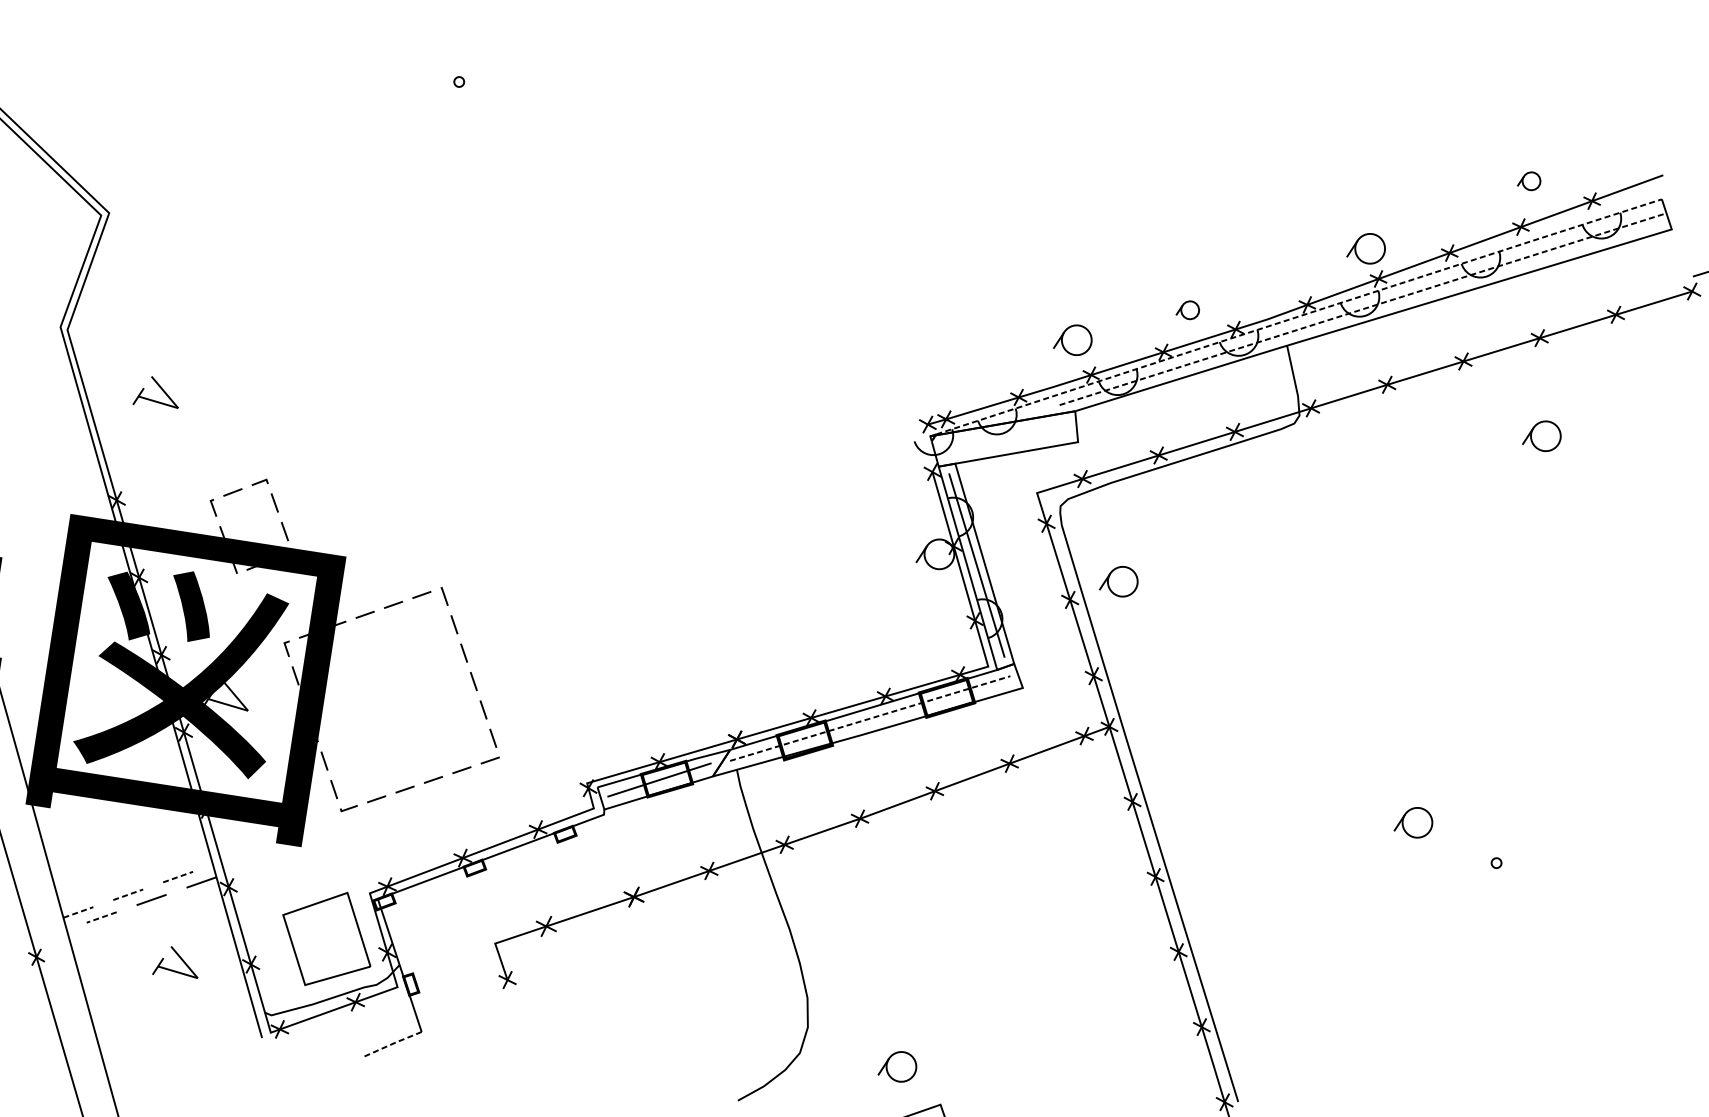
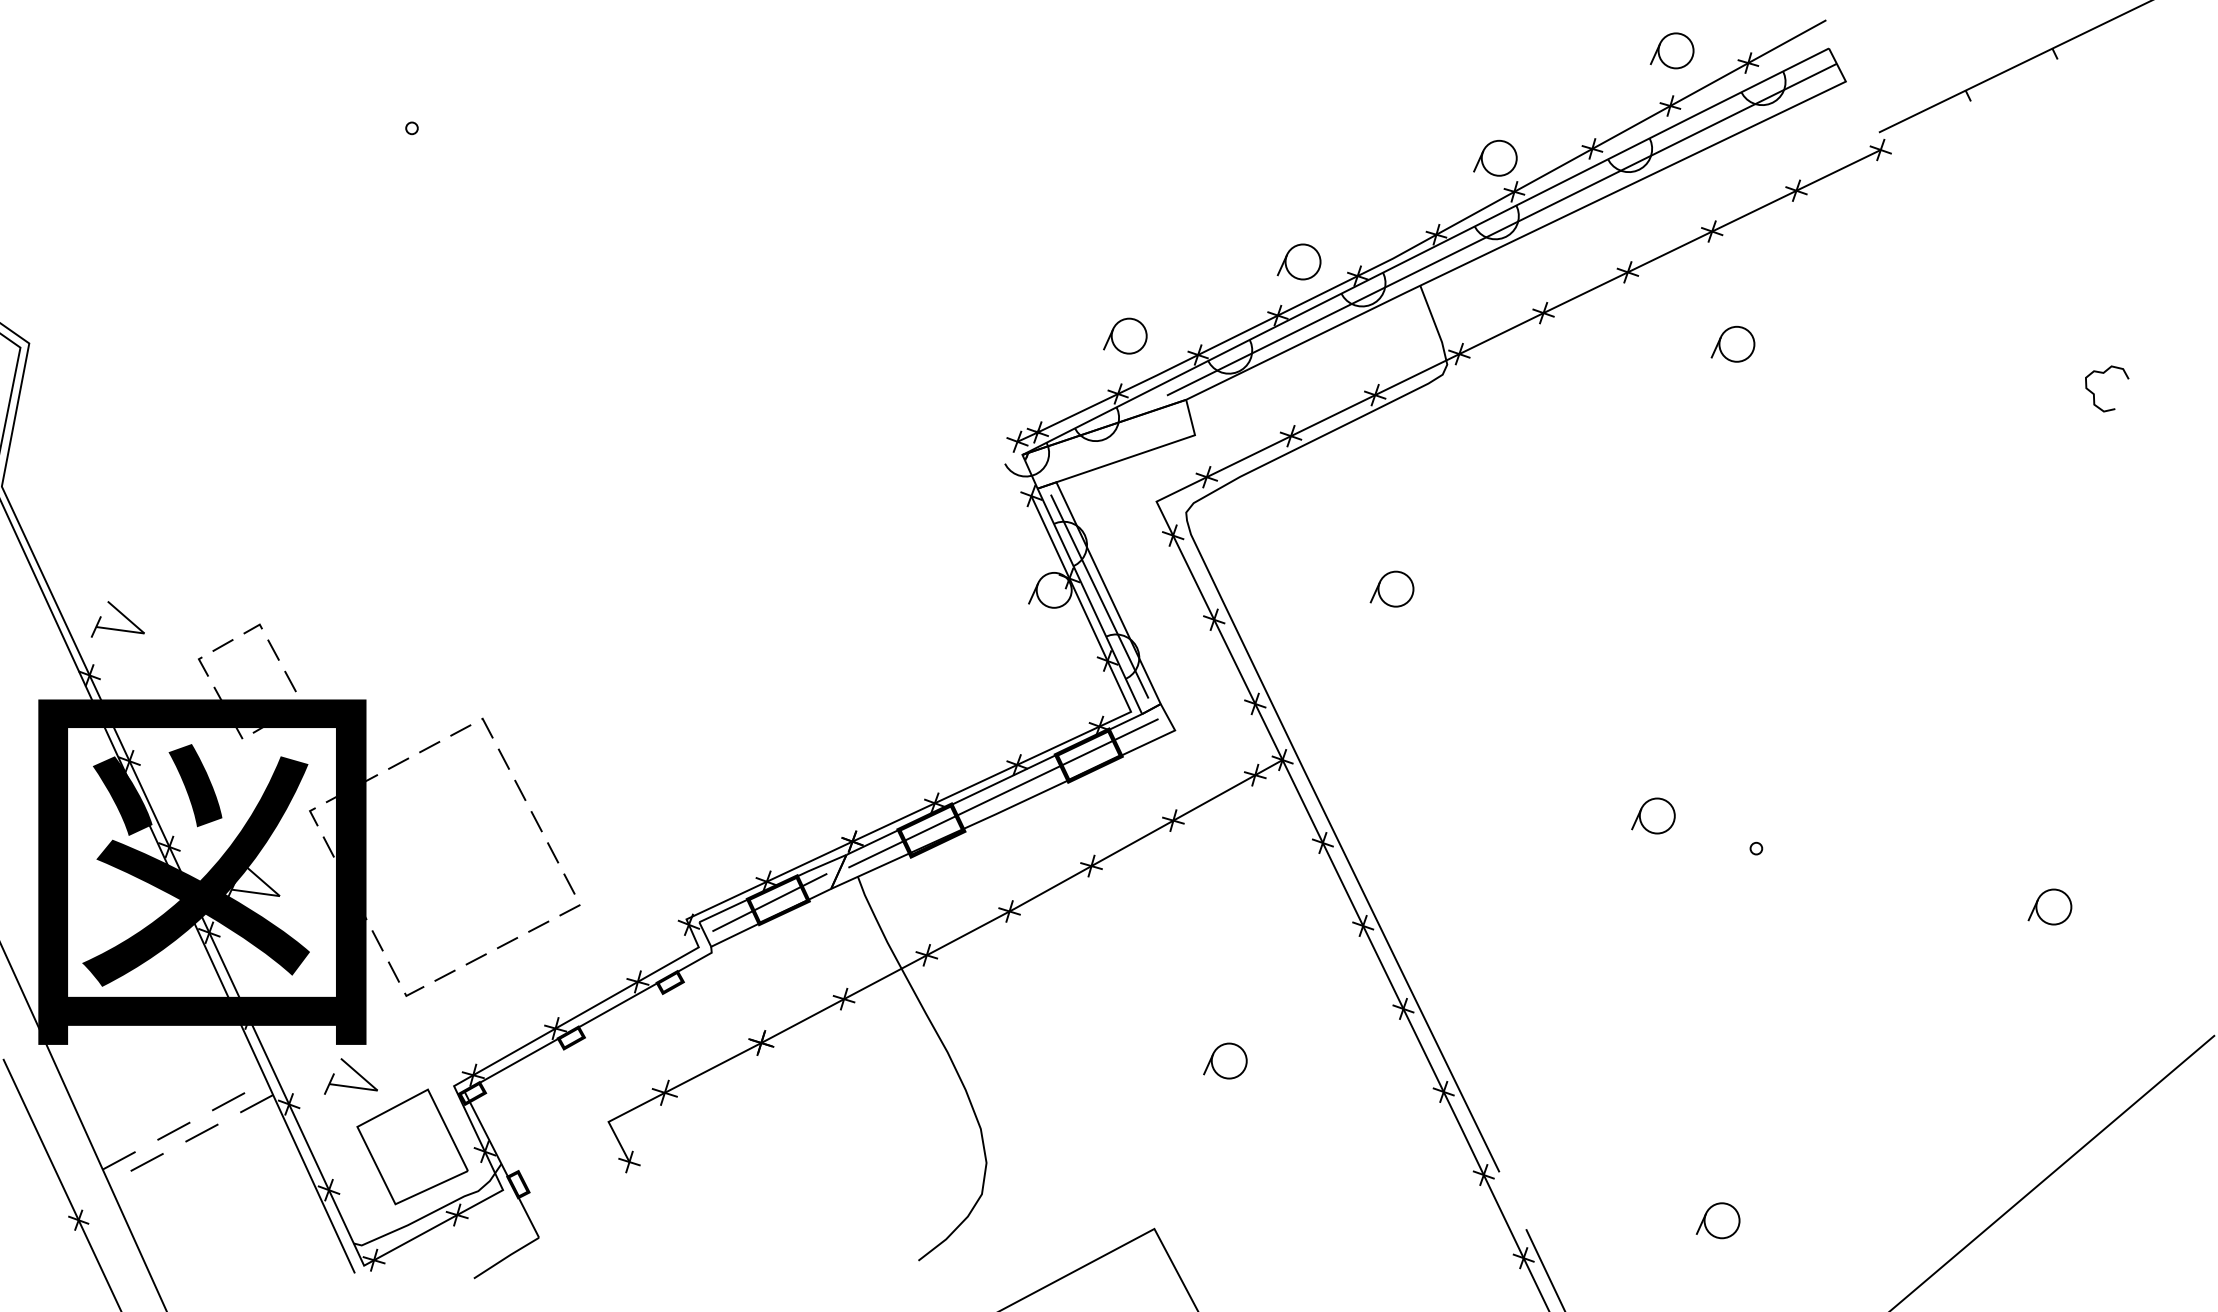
part: (1529, 180) -> (1671, 50), size x1.67
part: (1187, 309) -> (1298, 261), size x1.67
line: (1363, 309) -> (1502, 229), dashed -> solid
line: (1299, 316) -> (1429, 249), dashed -> solid
part: (1073, 339) -> (1125, 335), moved
part: (161, 389) -> (121, 614), moved
part: (1119, 580) -> (1391, 588), moved
line: (870, 718) -> (1003, 793), dashed -> solid
line: (178, 876) -> (228, 1101), dashed -> solid
line: (127, 894) -> (173, 1131), dashed -> solid
line: (78, 912) -> (119, 1160), dashed -> solid
line: (101, 917) -> (147, 1162), dashed -> solid
part: (180, 959) -> (354, 1071), moved
line: (391, 1044) -> (506, 1257), dashed -> solid
part: (898, 1065) -> (1225, 1060), moved

